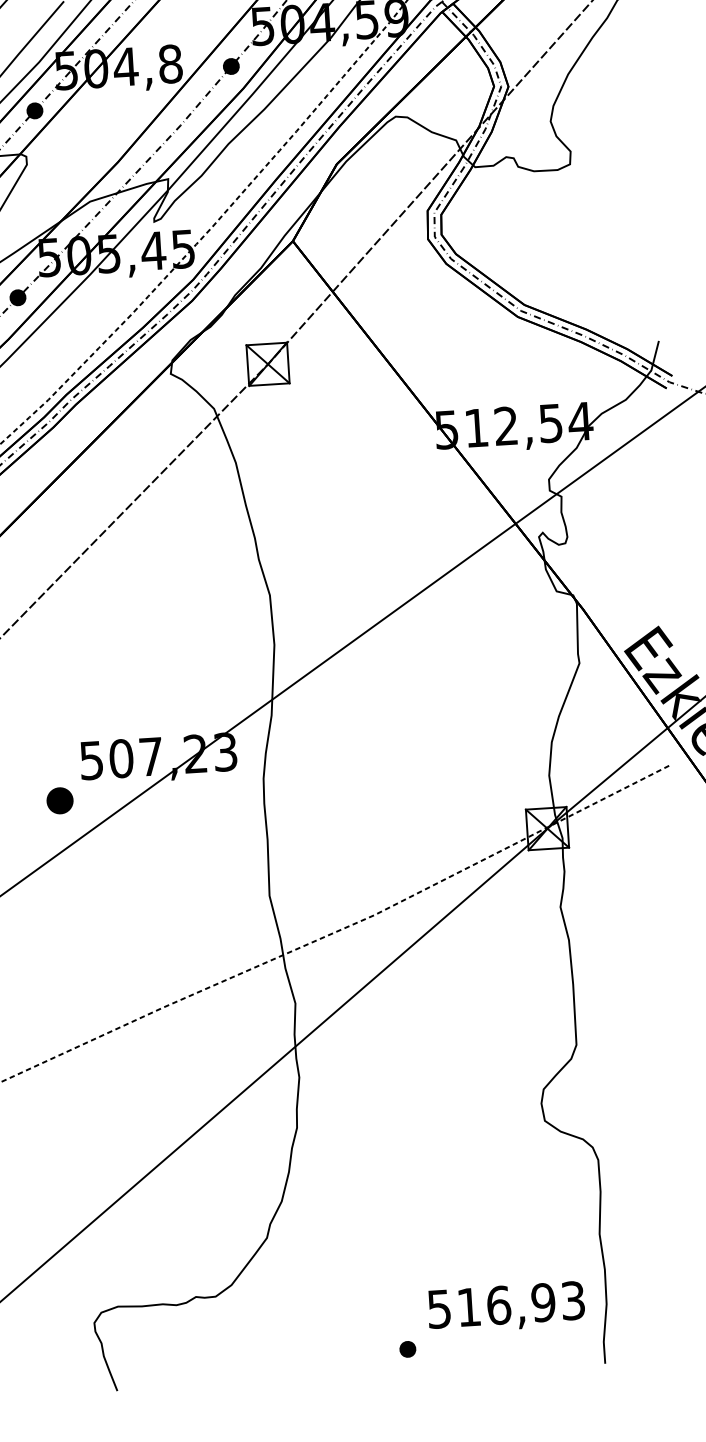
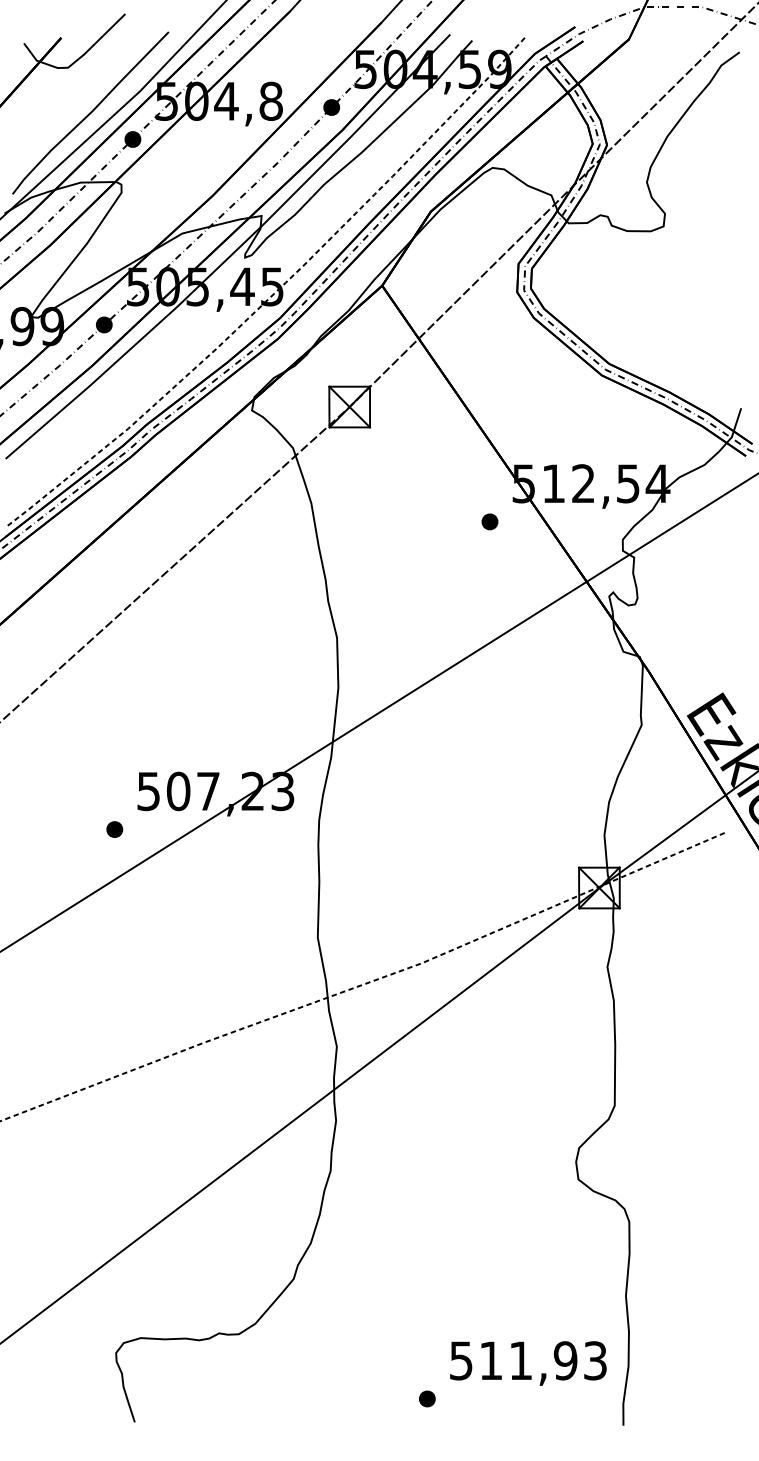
part: (414, 469) -> (489, 521), added
part: (59, 800) -> (114, 829), size x0.62
text: (498, 1305) -> (520, 1360), 516,93 -> 511,93

